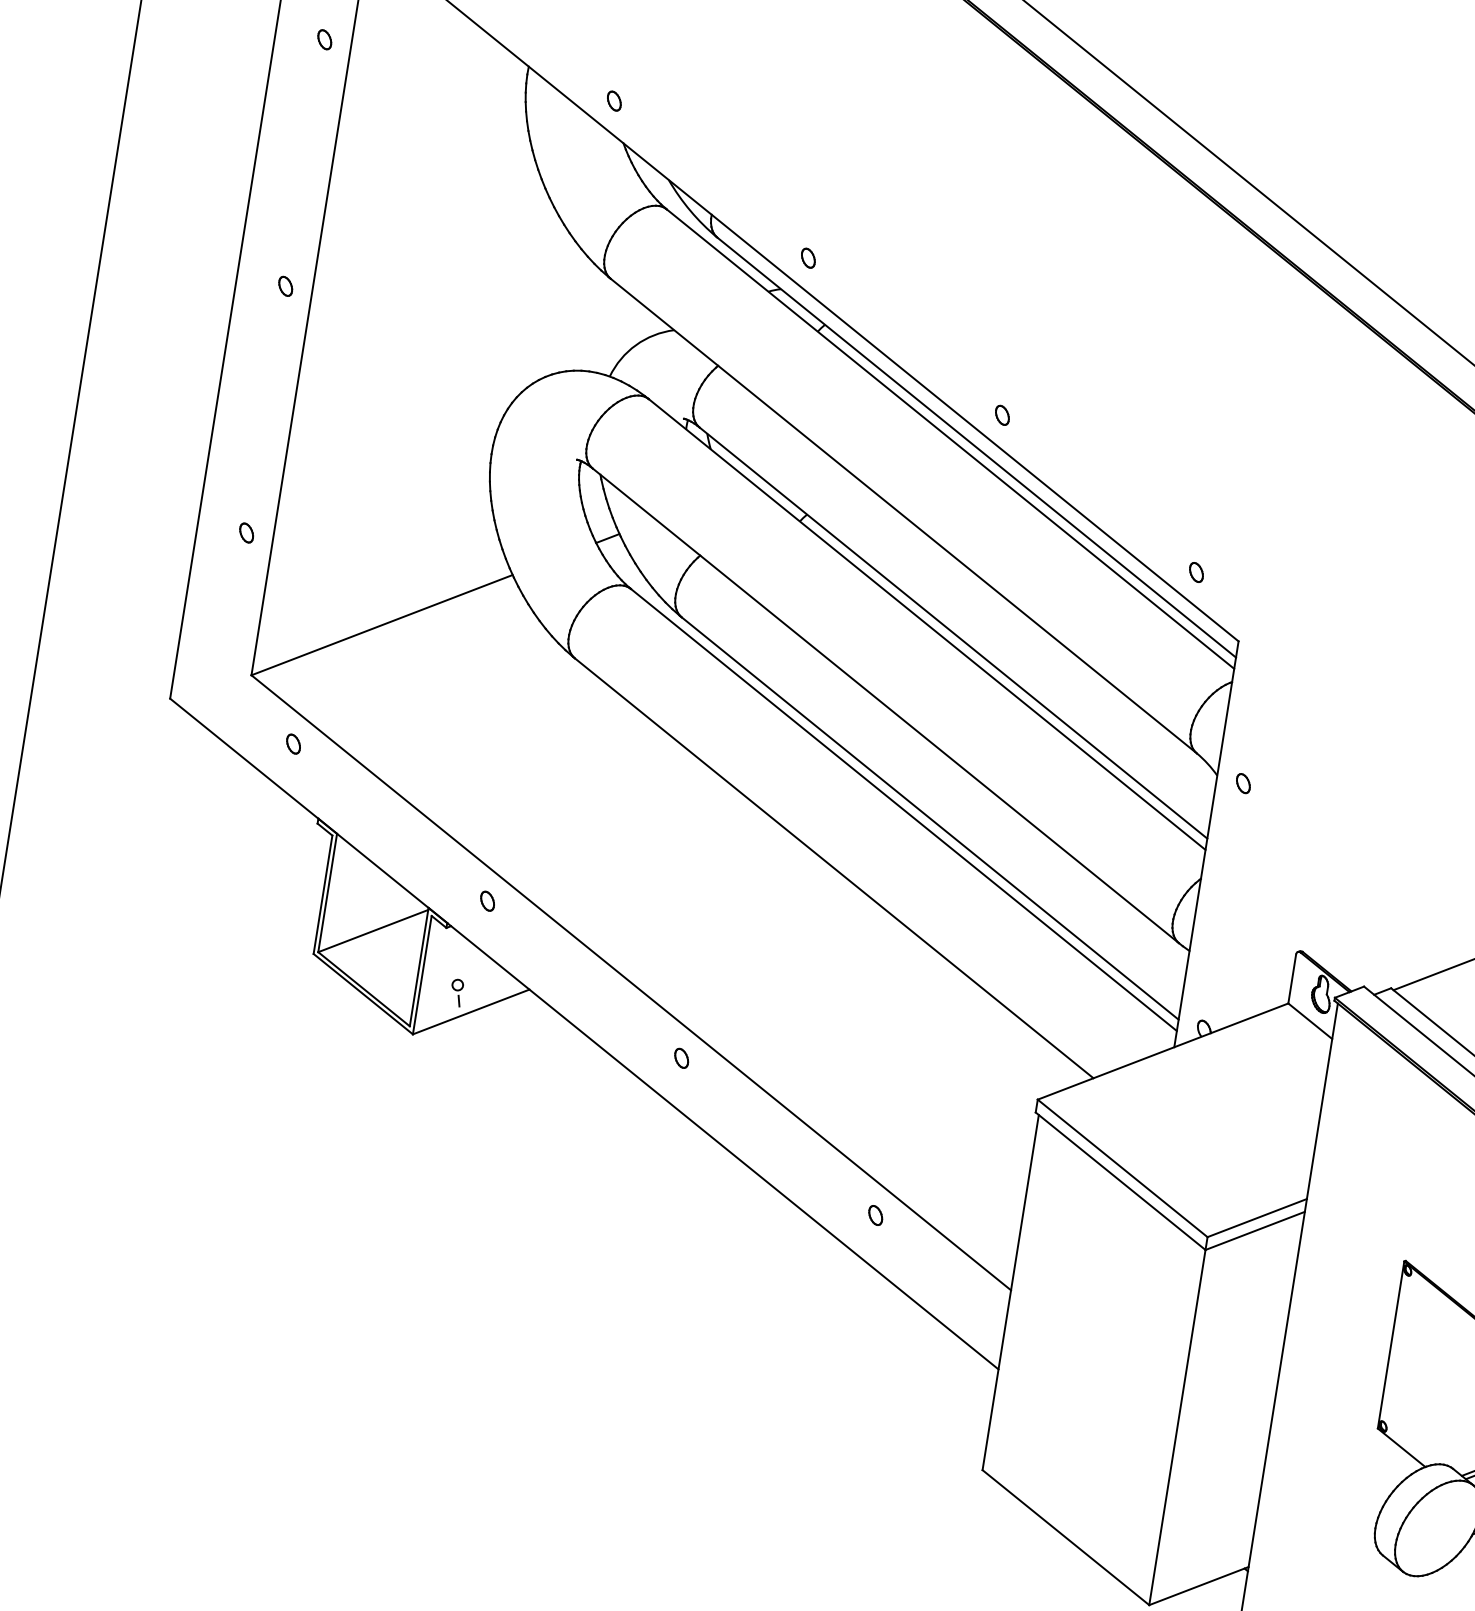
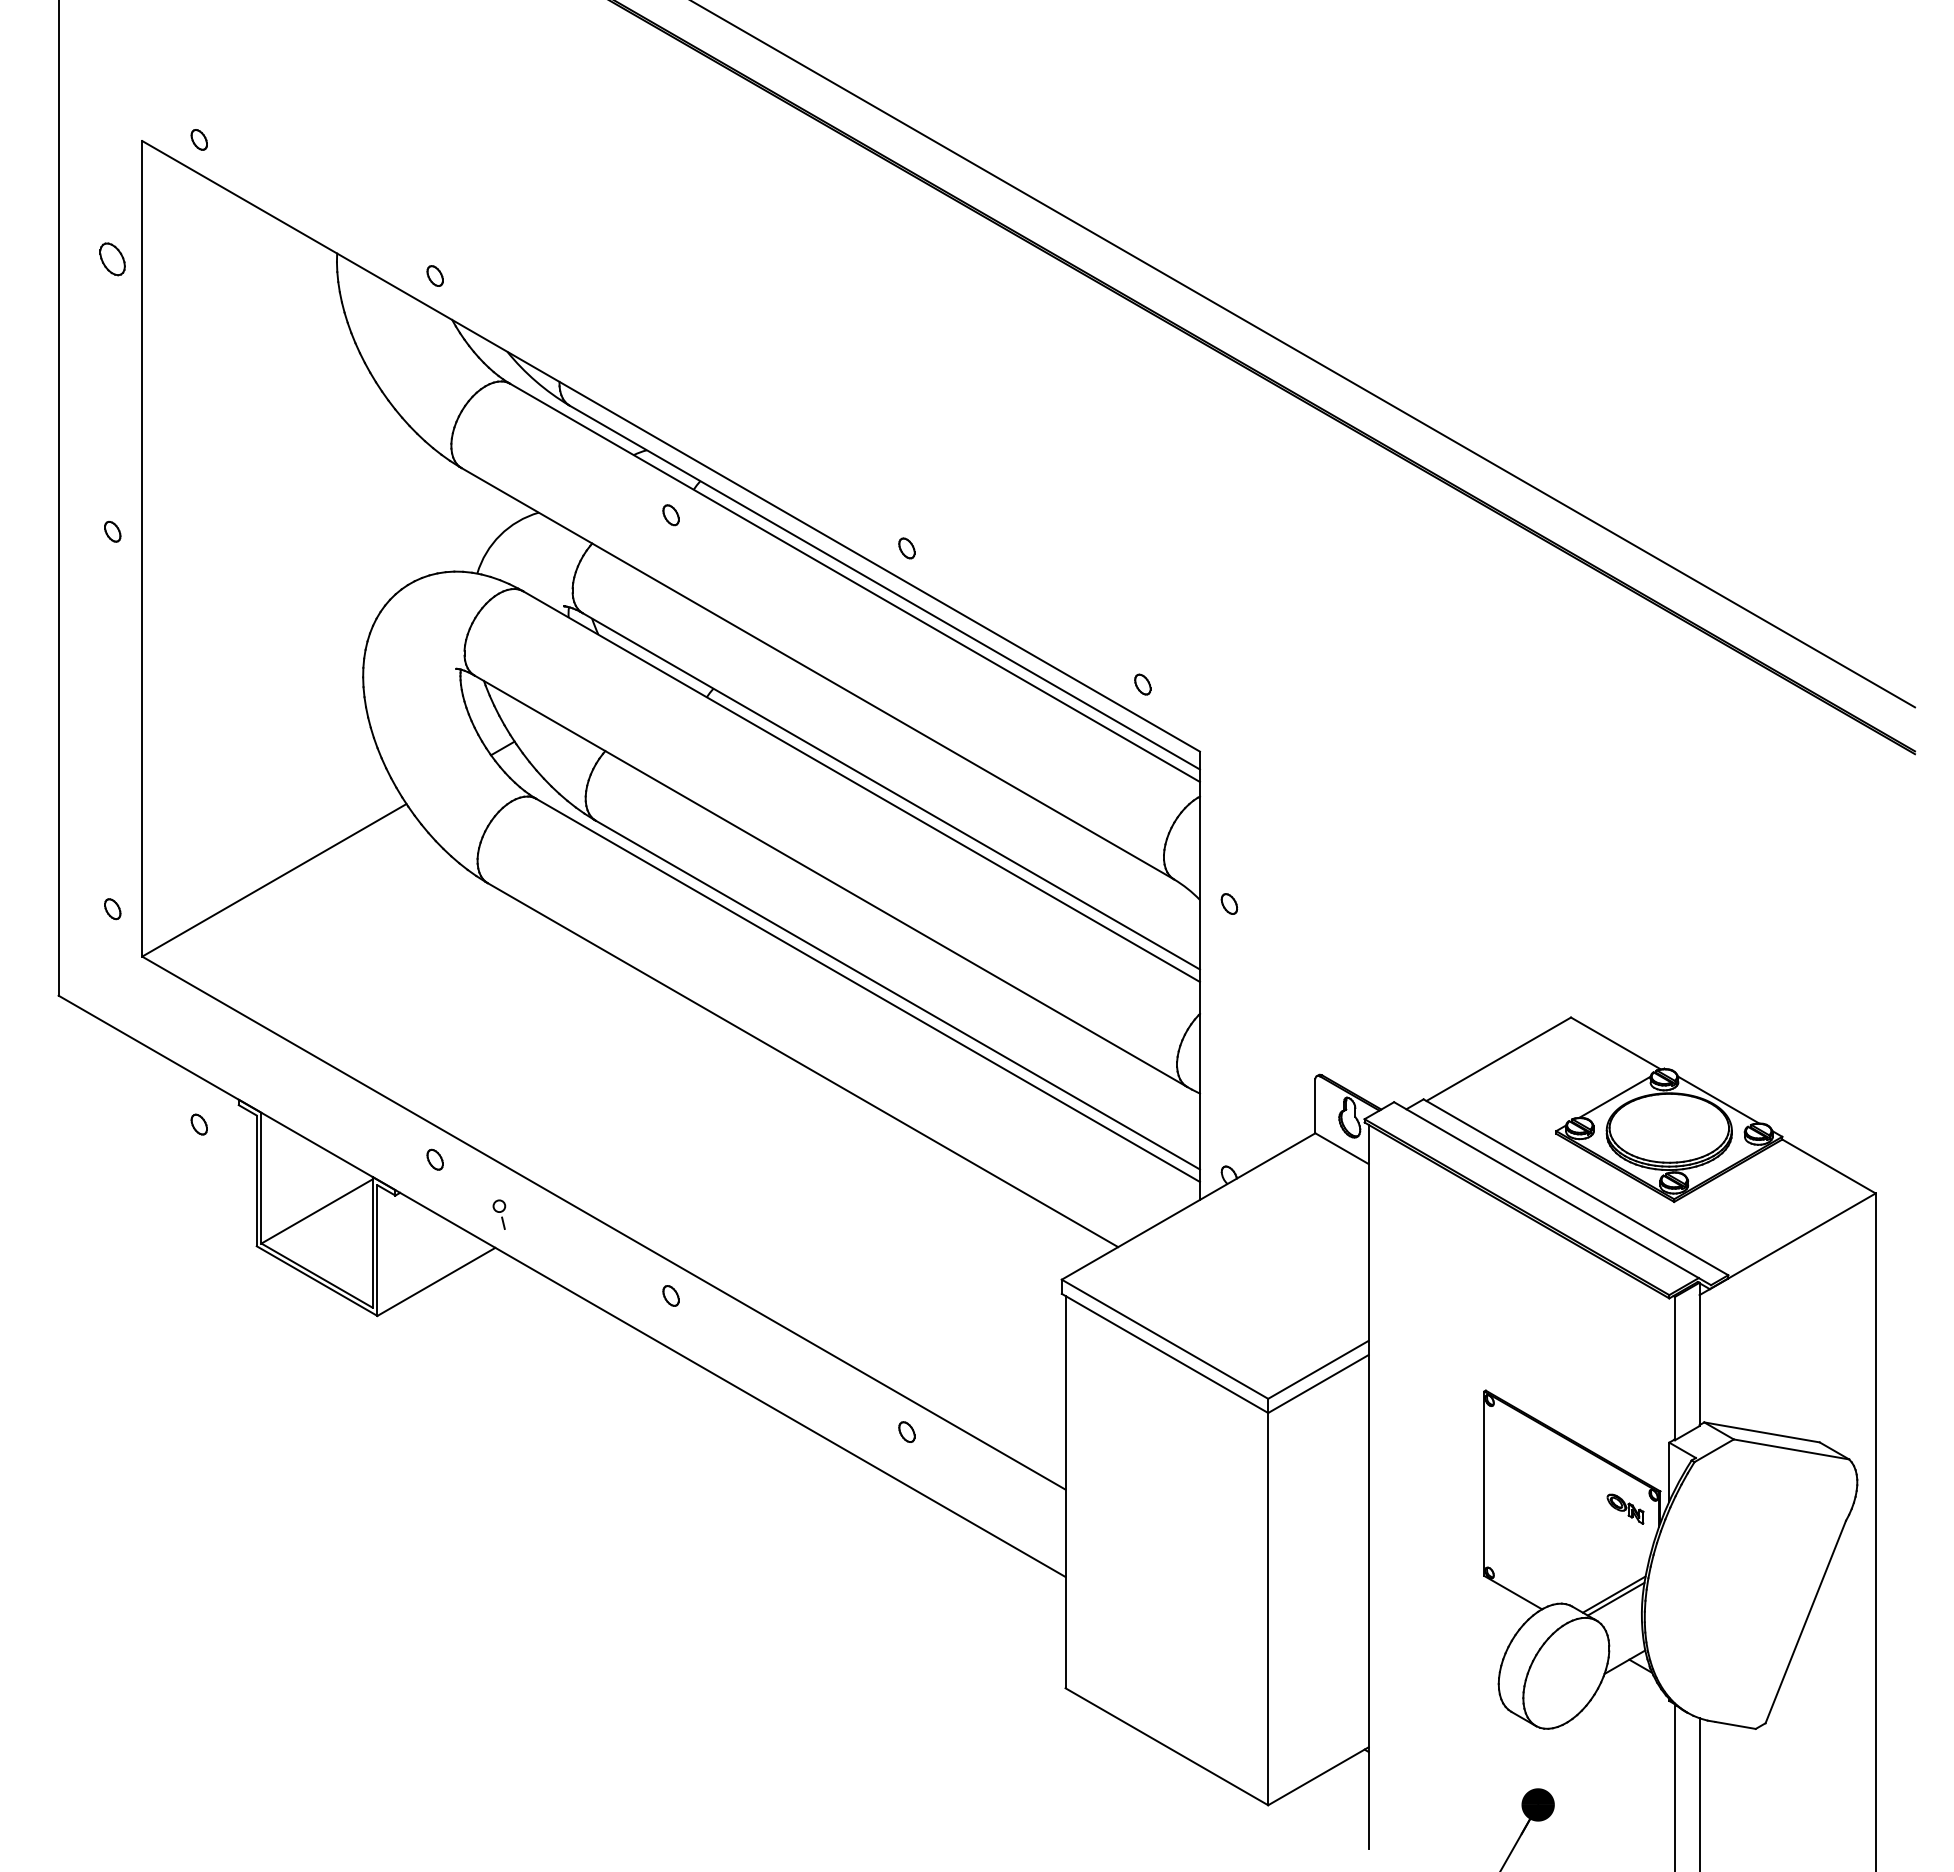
part: (324, 39) -> (112, 259), size x1.6
part: (807, 258) -> (670, 515), moved
part: (246, 533) -> (112, 909), moved
part: (292, 743) -> (198, 1124), moved
part: (456, 992) -> (499, 1214), moved

